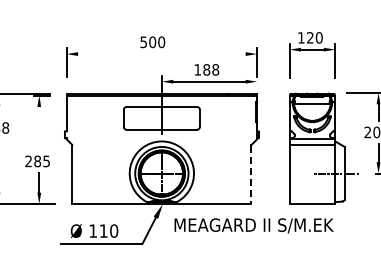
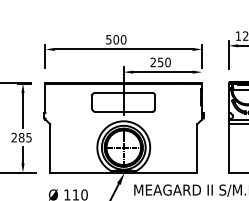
line: (161, 54) -> (123, 49), added
text: (206, 69) -> (160, 62), 188 -> 250
line: (39, 127) -> (23, 109), added
line: (251, 175) -> (197, 149), dashed -> solid

